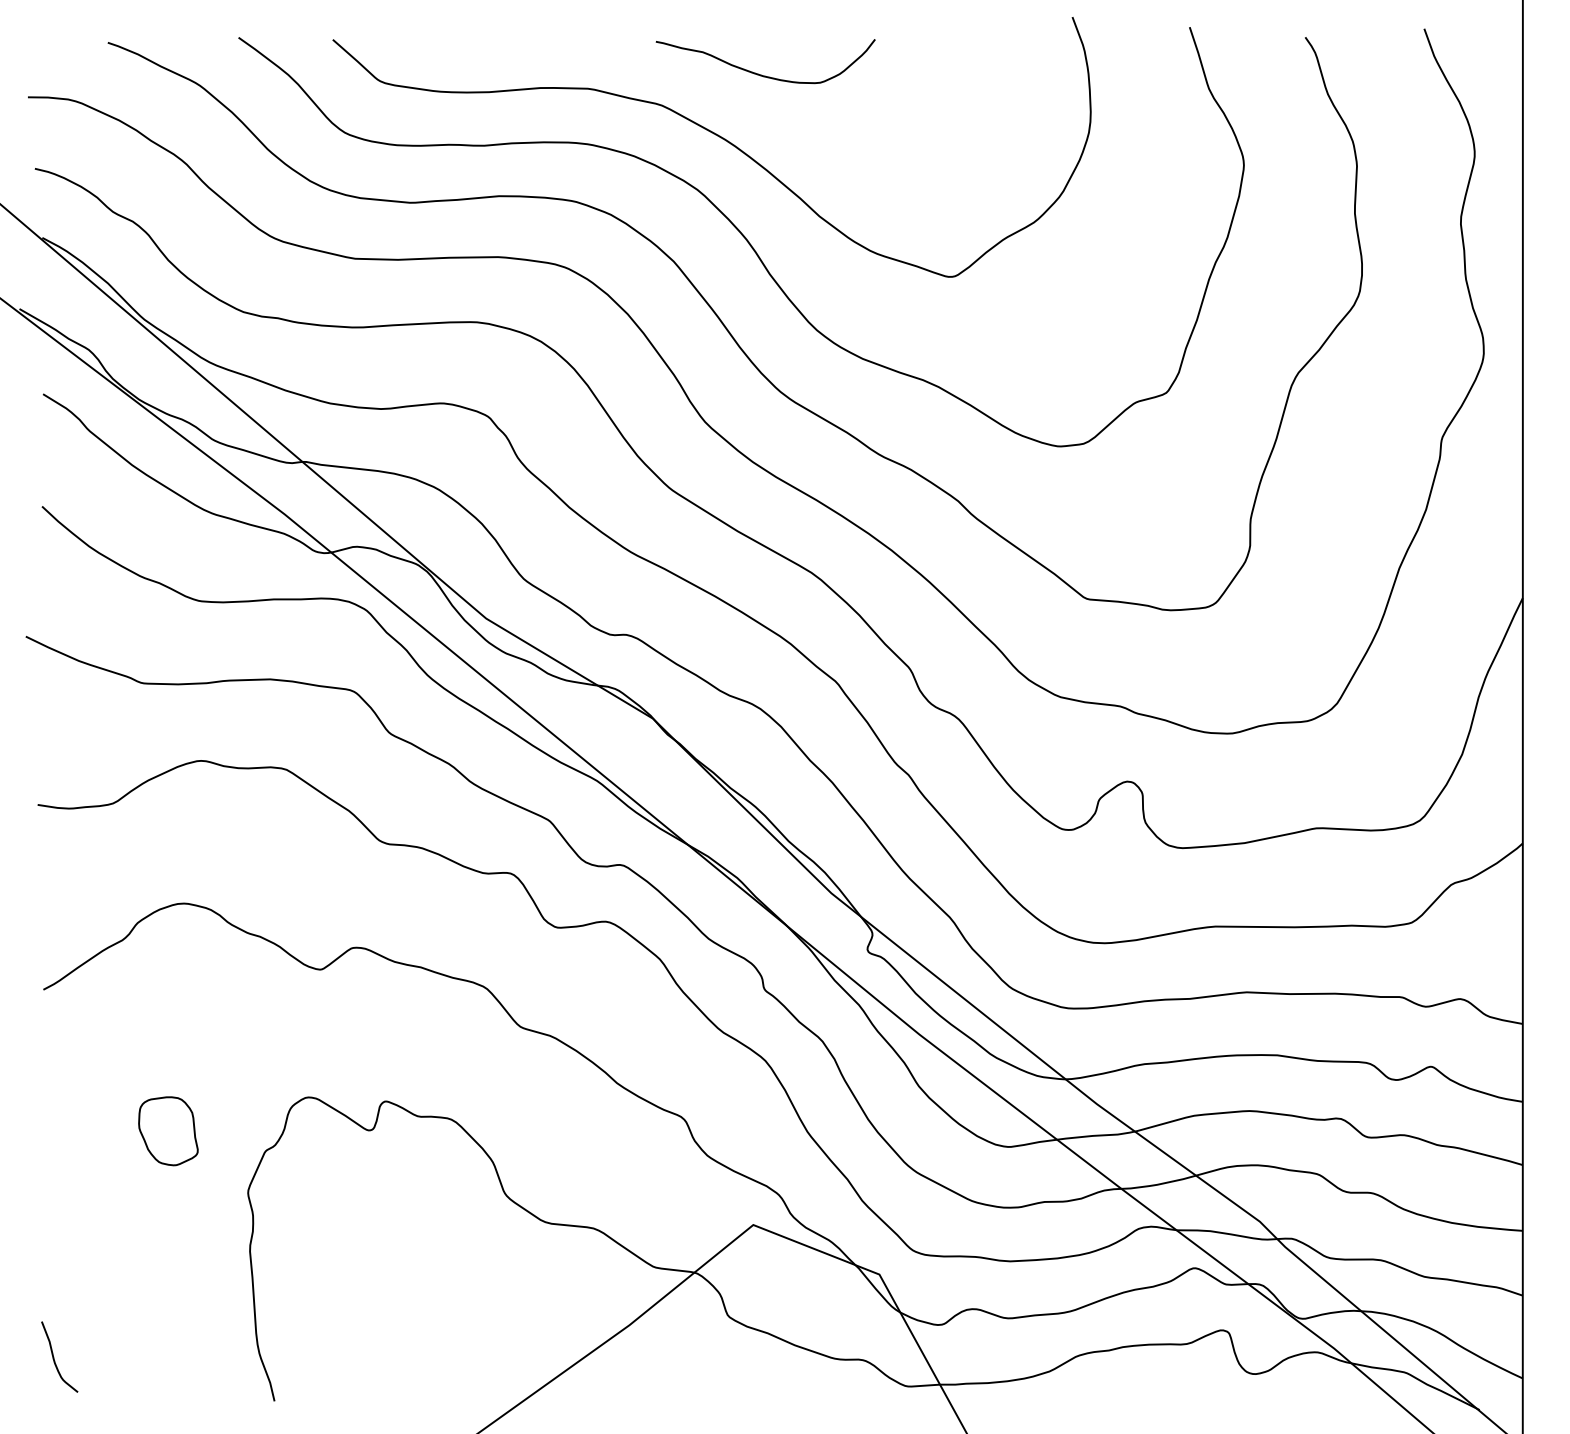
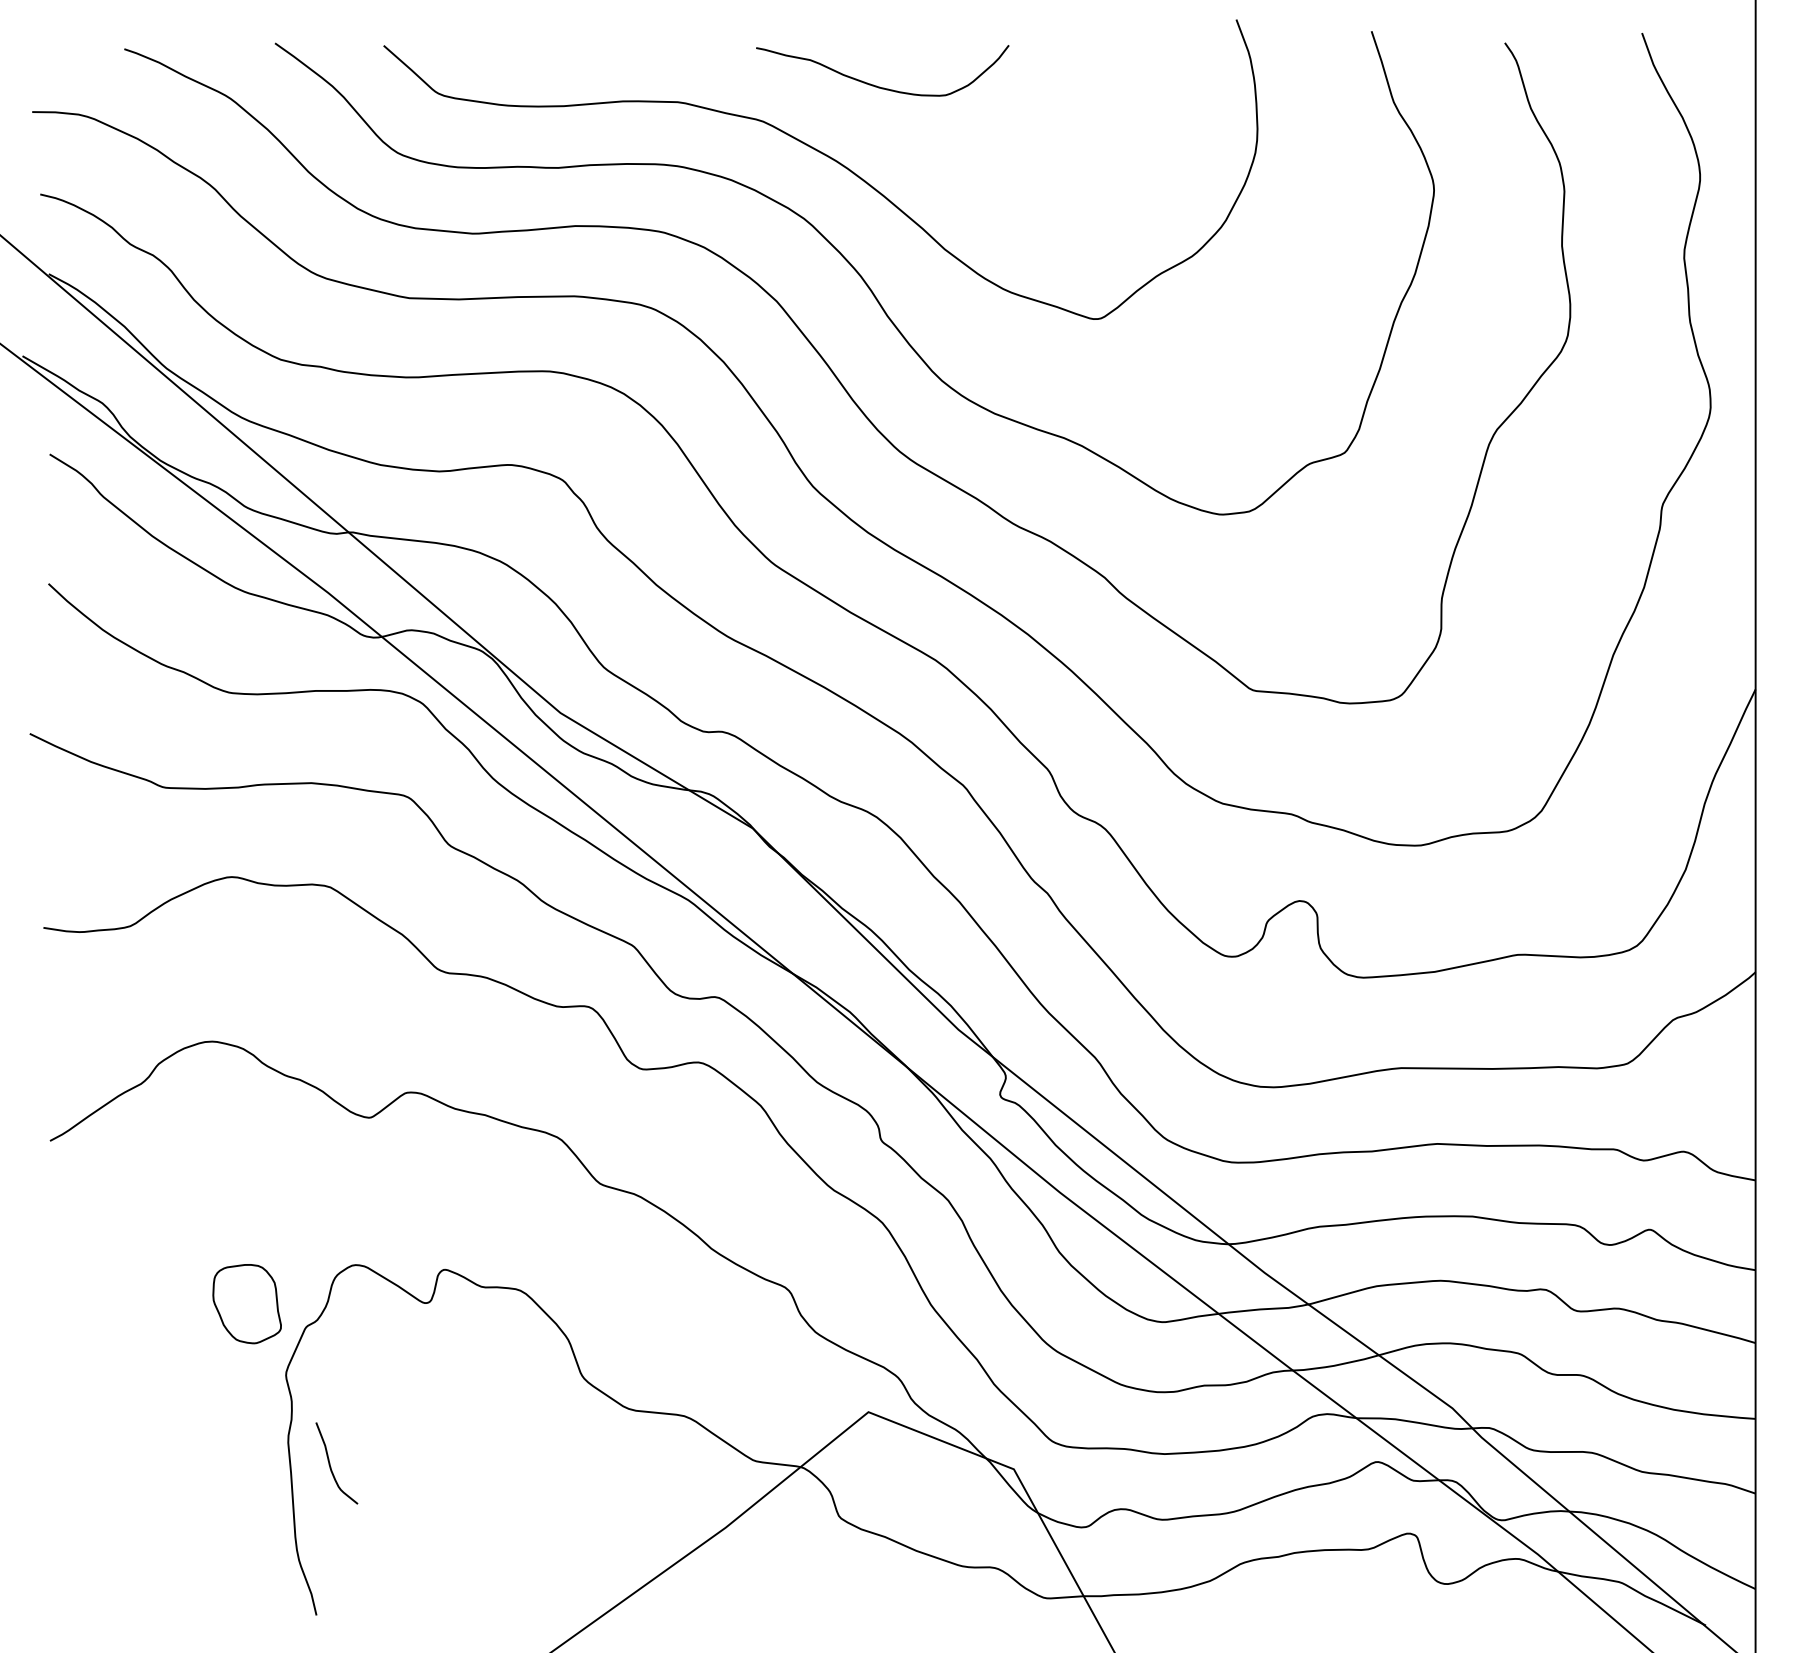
part: (167, 1131) -> (246, 1304), moved
curve: (55, 1359) -> (331, 1466), moved

